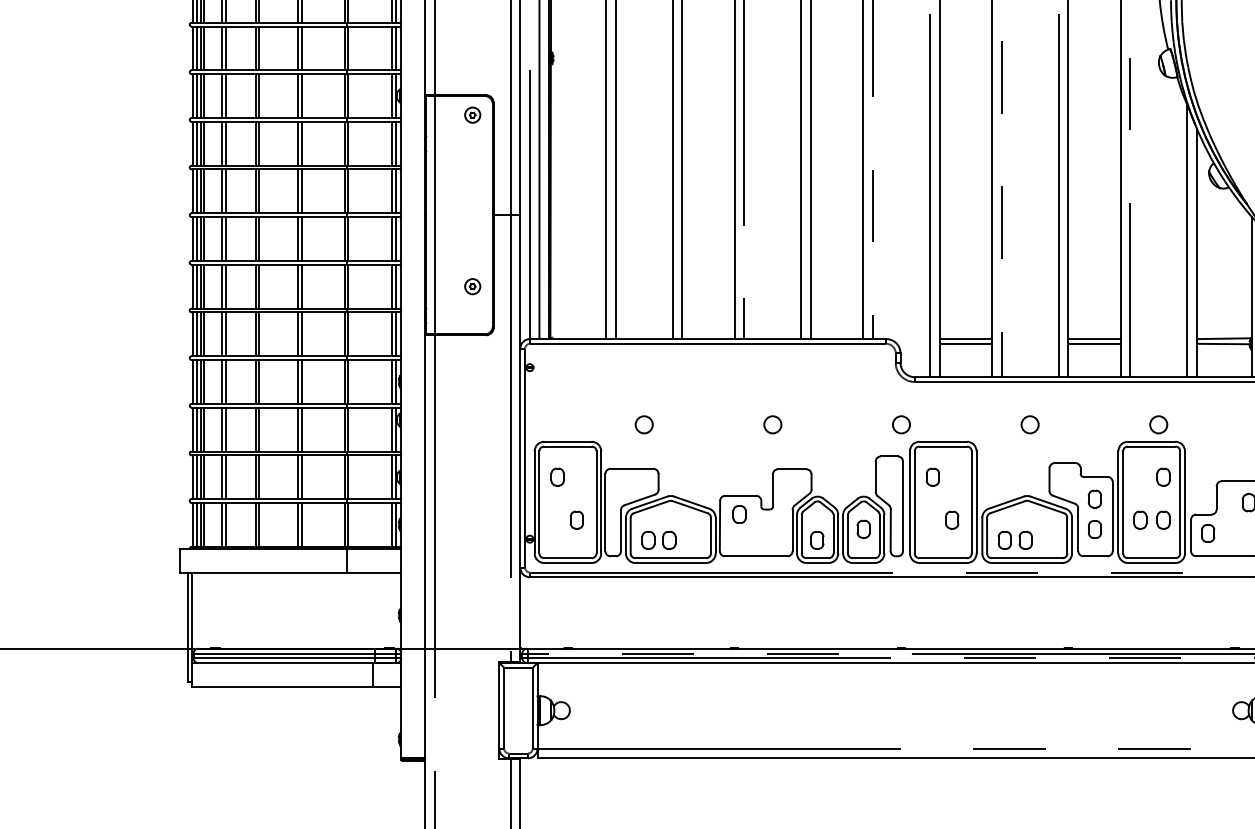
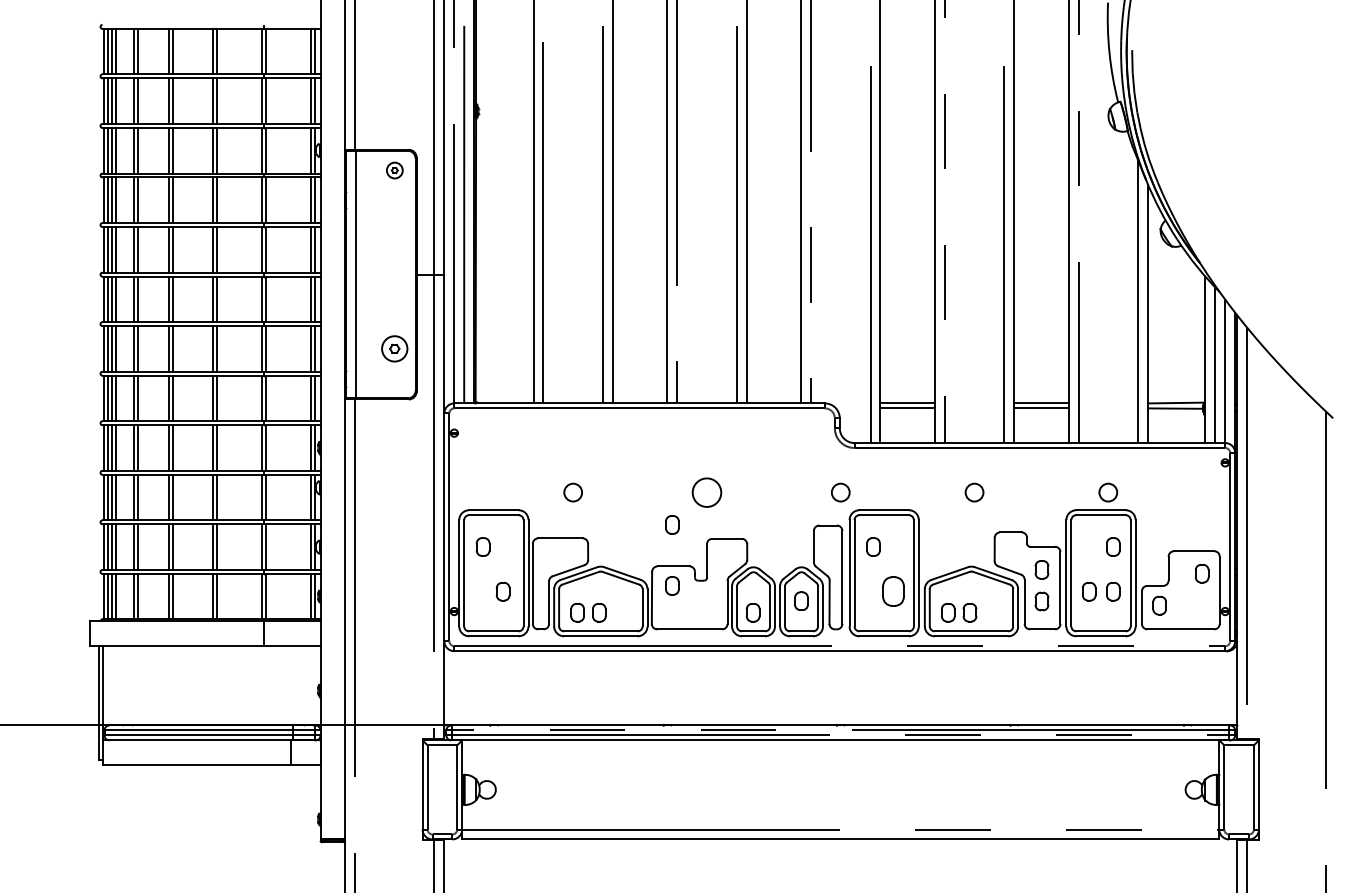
part: (472, 286) -> (394, 348), size x1.6
circle: (772, 424) -> (706, 492), size x1.6
part: (739, 455) -> (672, 524), added
part: (952, 519) -> (893, 591), size x1.6

